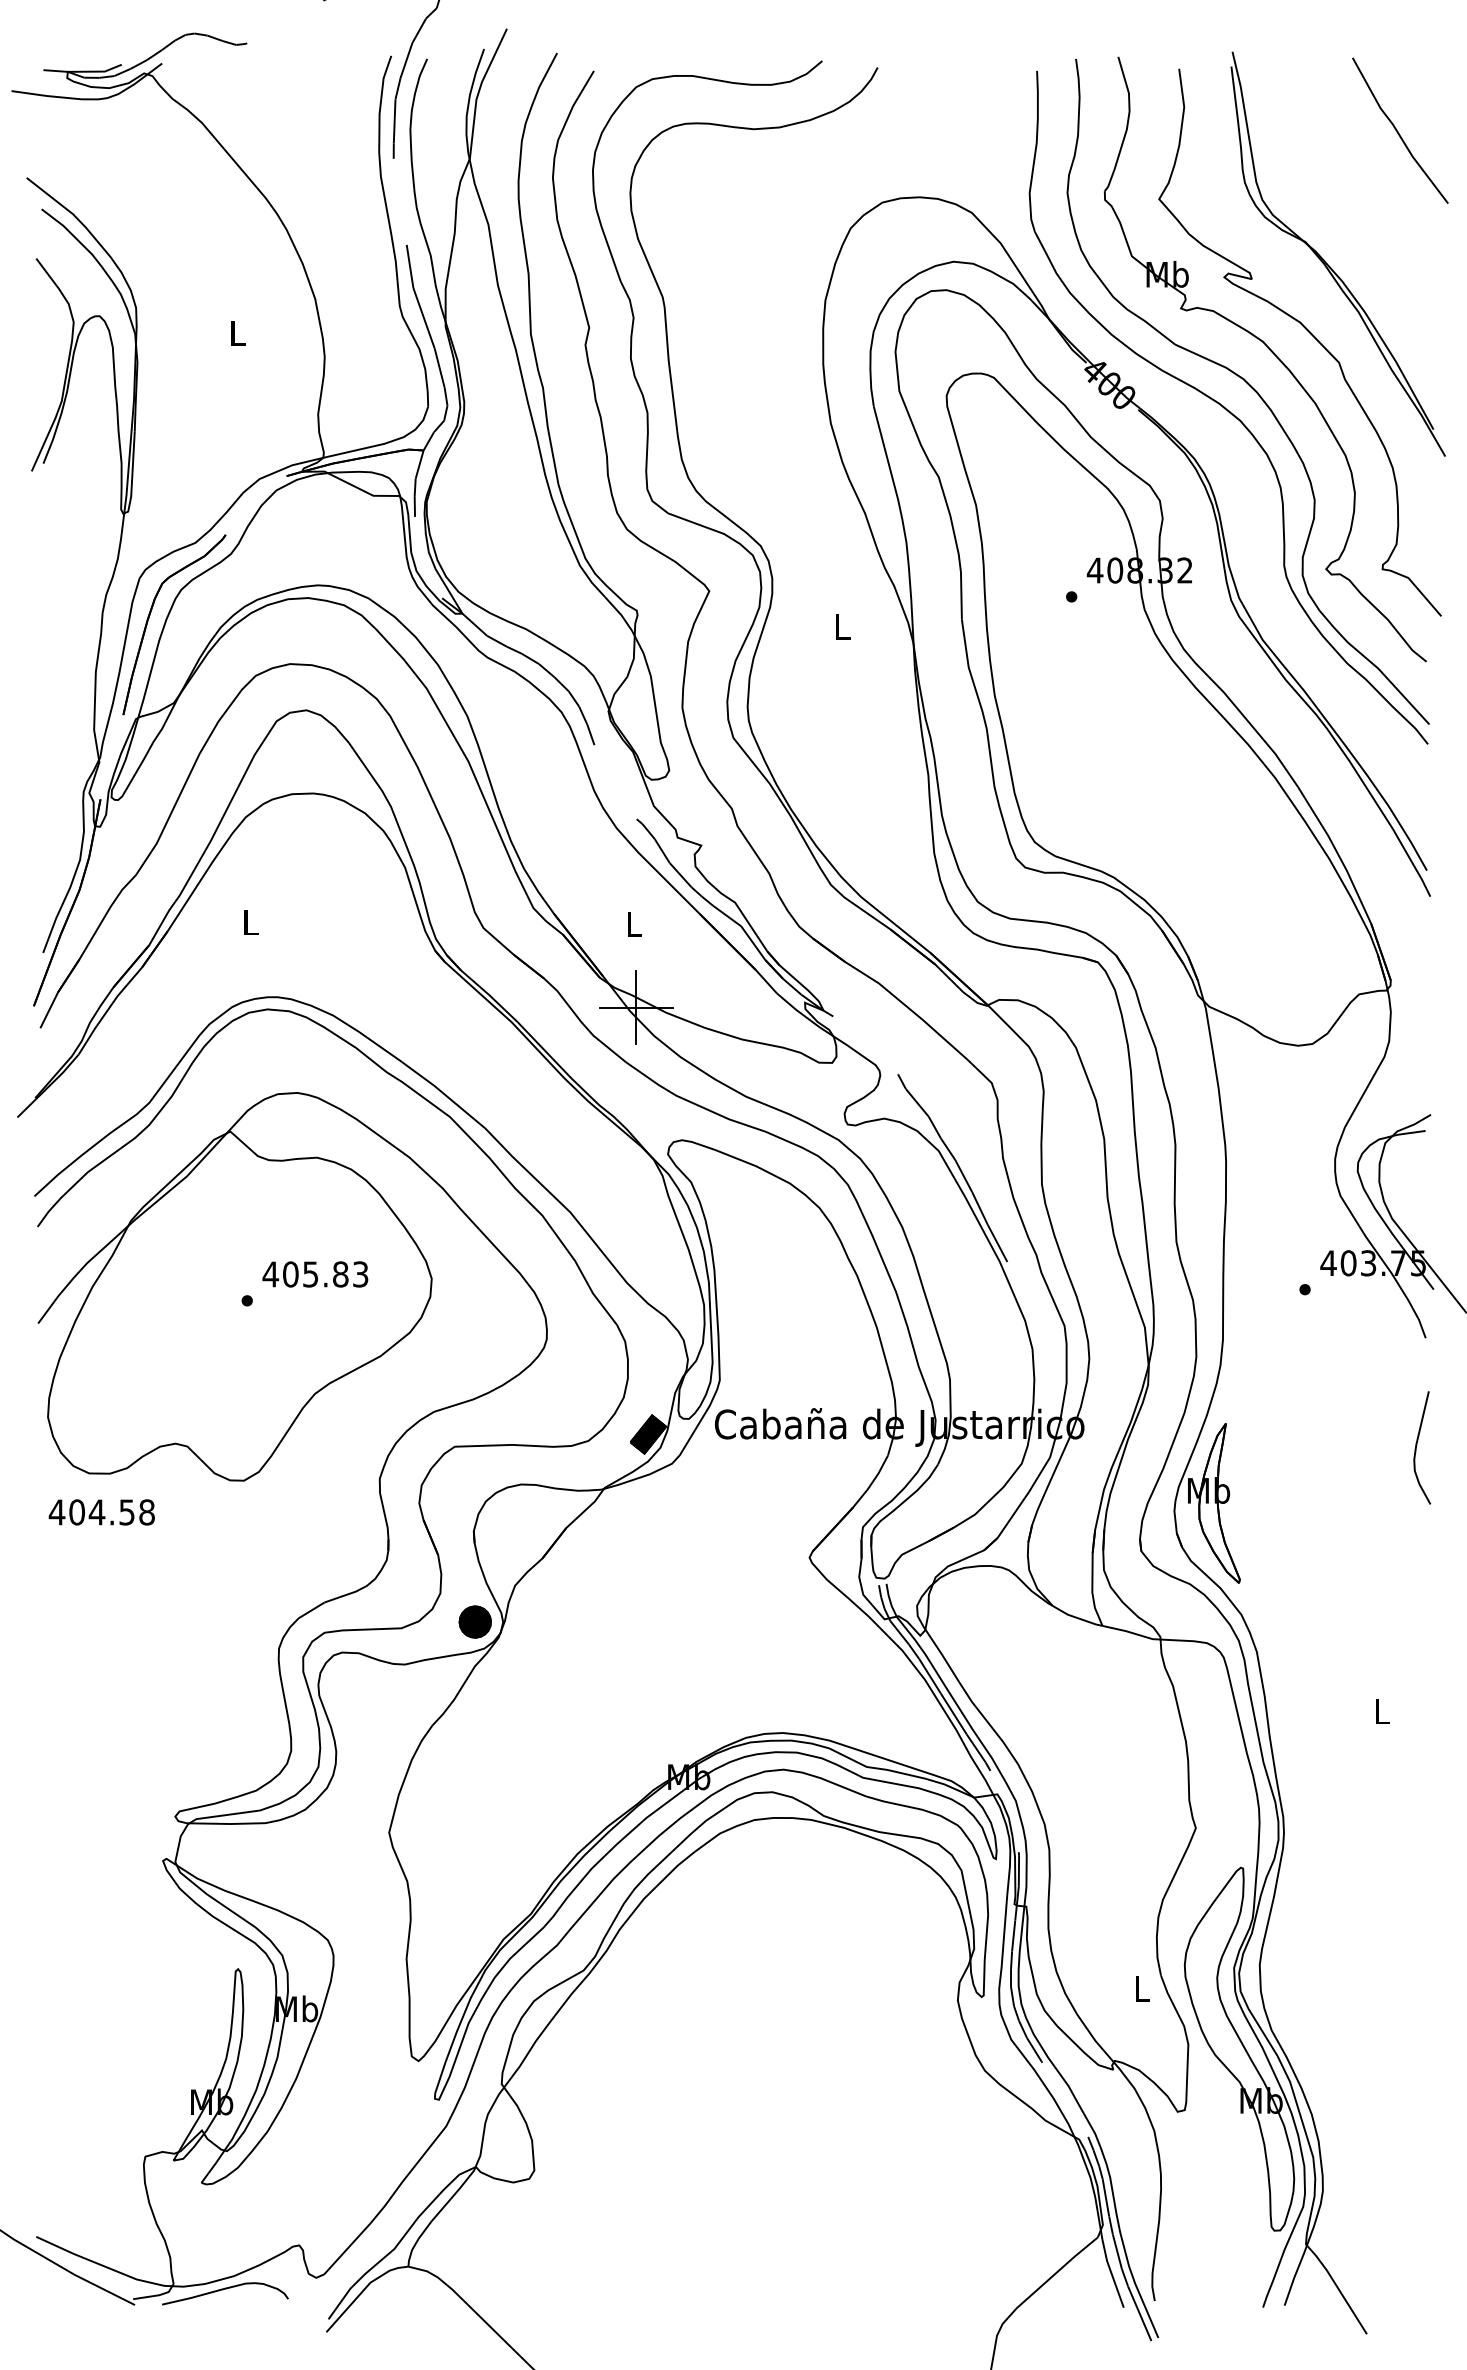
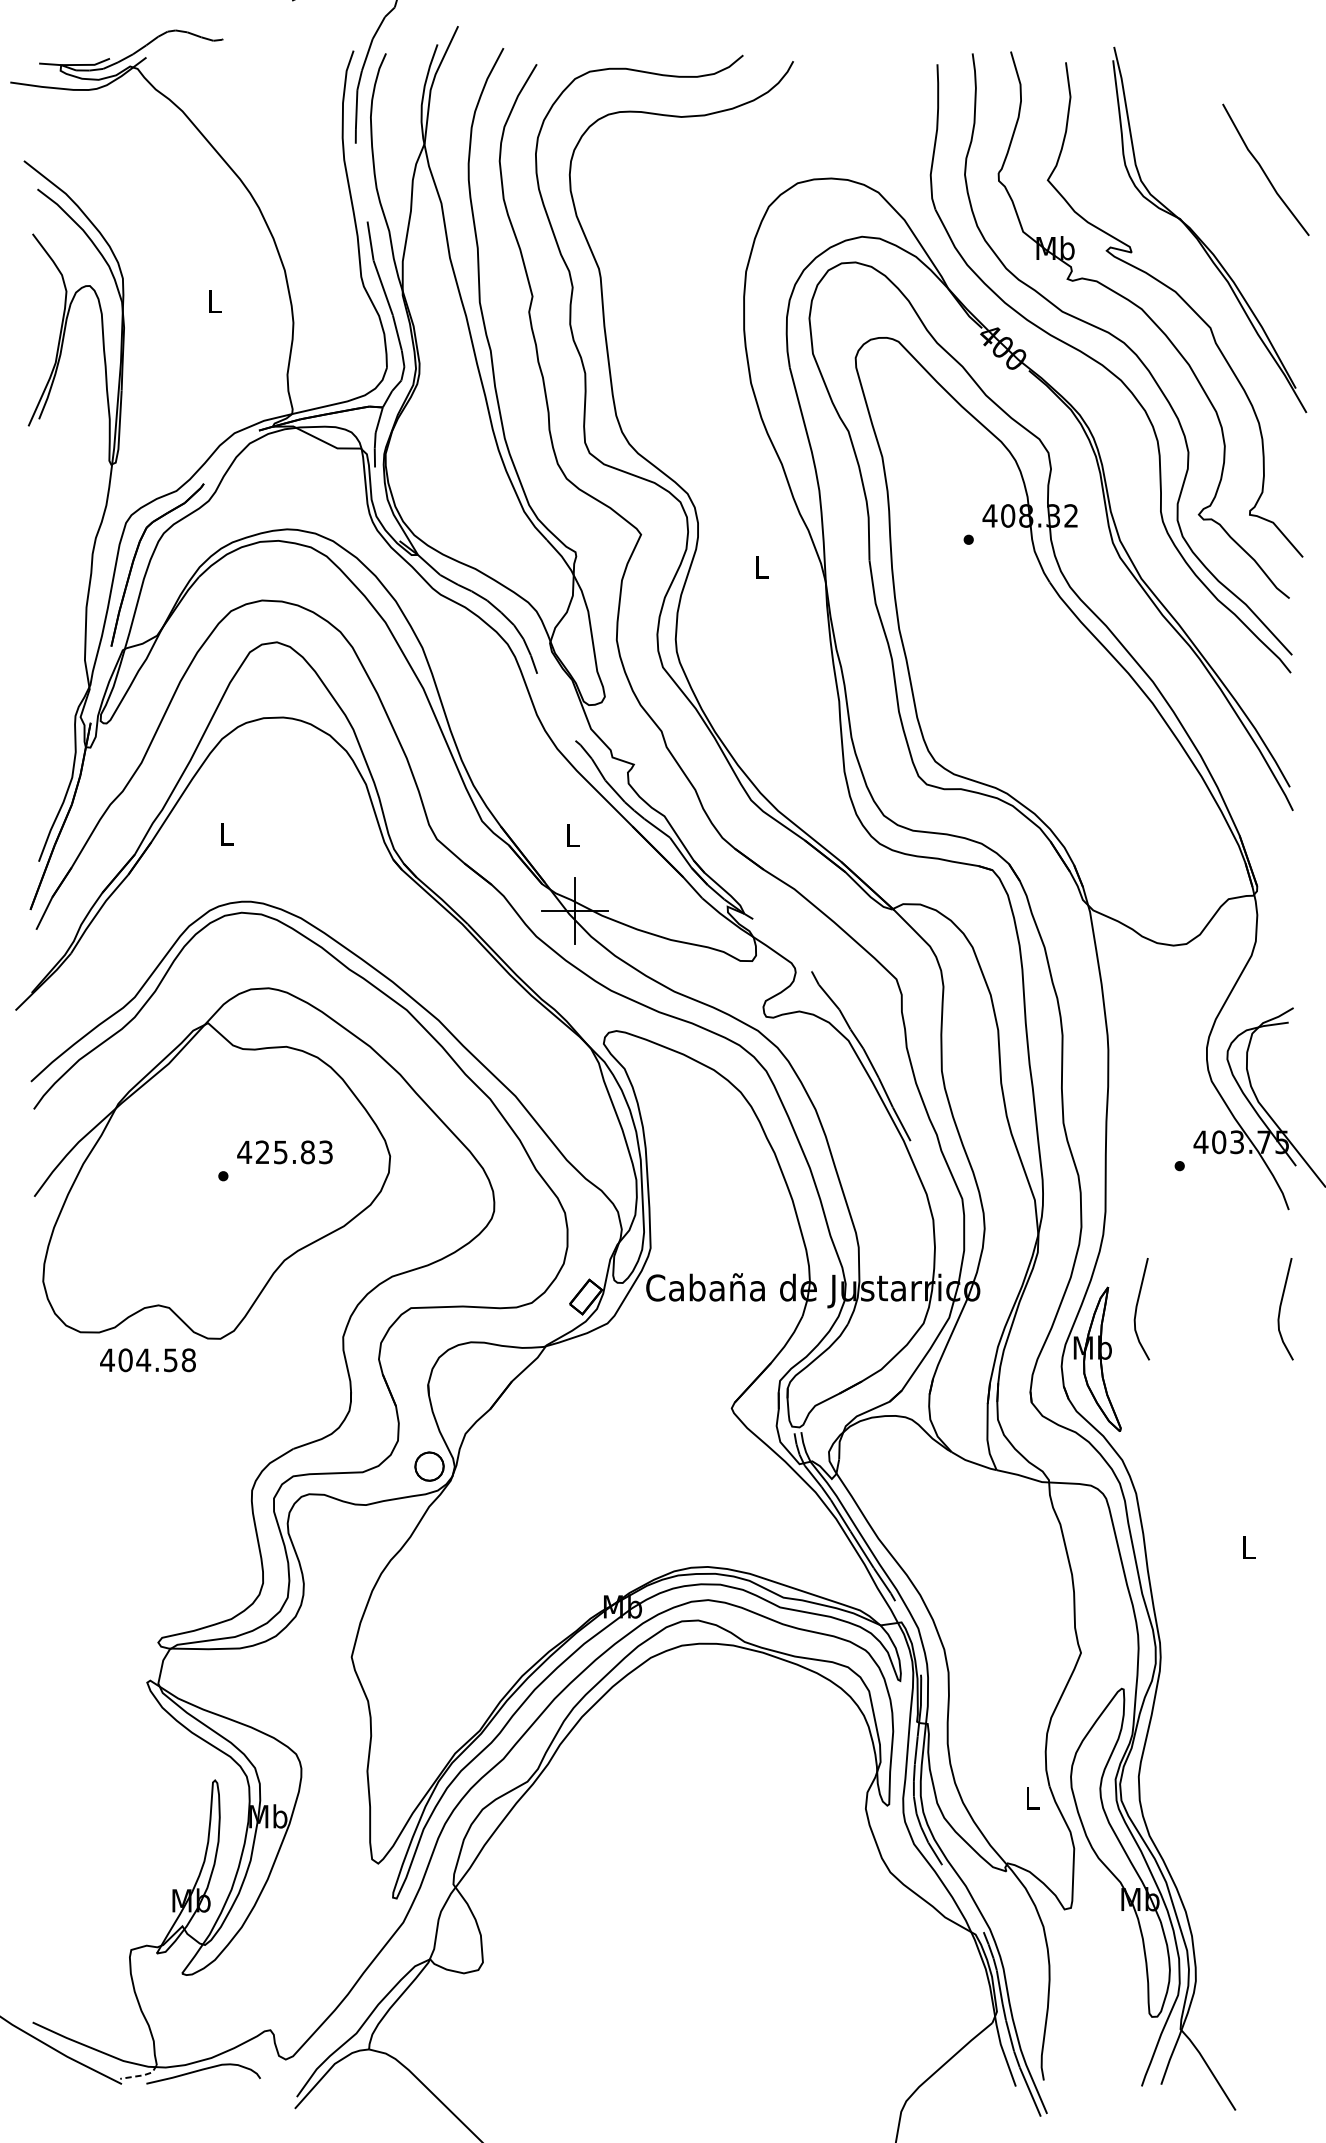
line: (1398, 131) -> (1264, 170), moved
text: (290, 1274) -> (262, 1152), 405.83 -> 425.83
fill: (648, 1434) -> (586, 1297), removed
curve: (1258, 1445) -> (1137, 1307), added
text: (101, 1512) -> (147, 1360), moved
fill: (474, 1621) -> (428, 1466), removed
line: (156, 2295) -> (141, 2075), solid -> dashed

